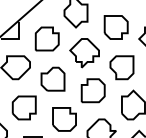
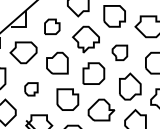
part: (47, 38) -> (52, 26), size x0.7
part: (121, 67) -> (119, 52), size x0.7
part: (24, 108) -> (31, 89), size x0.6

